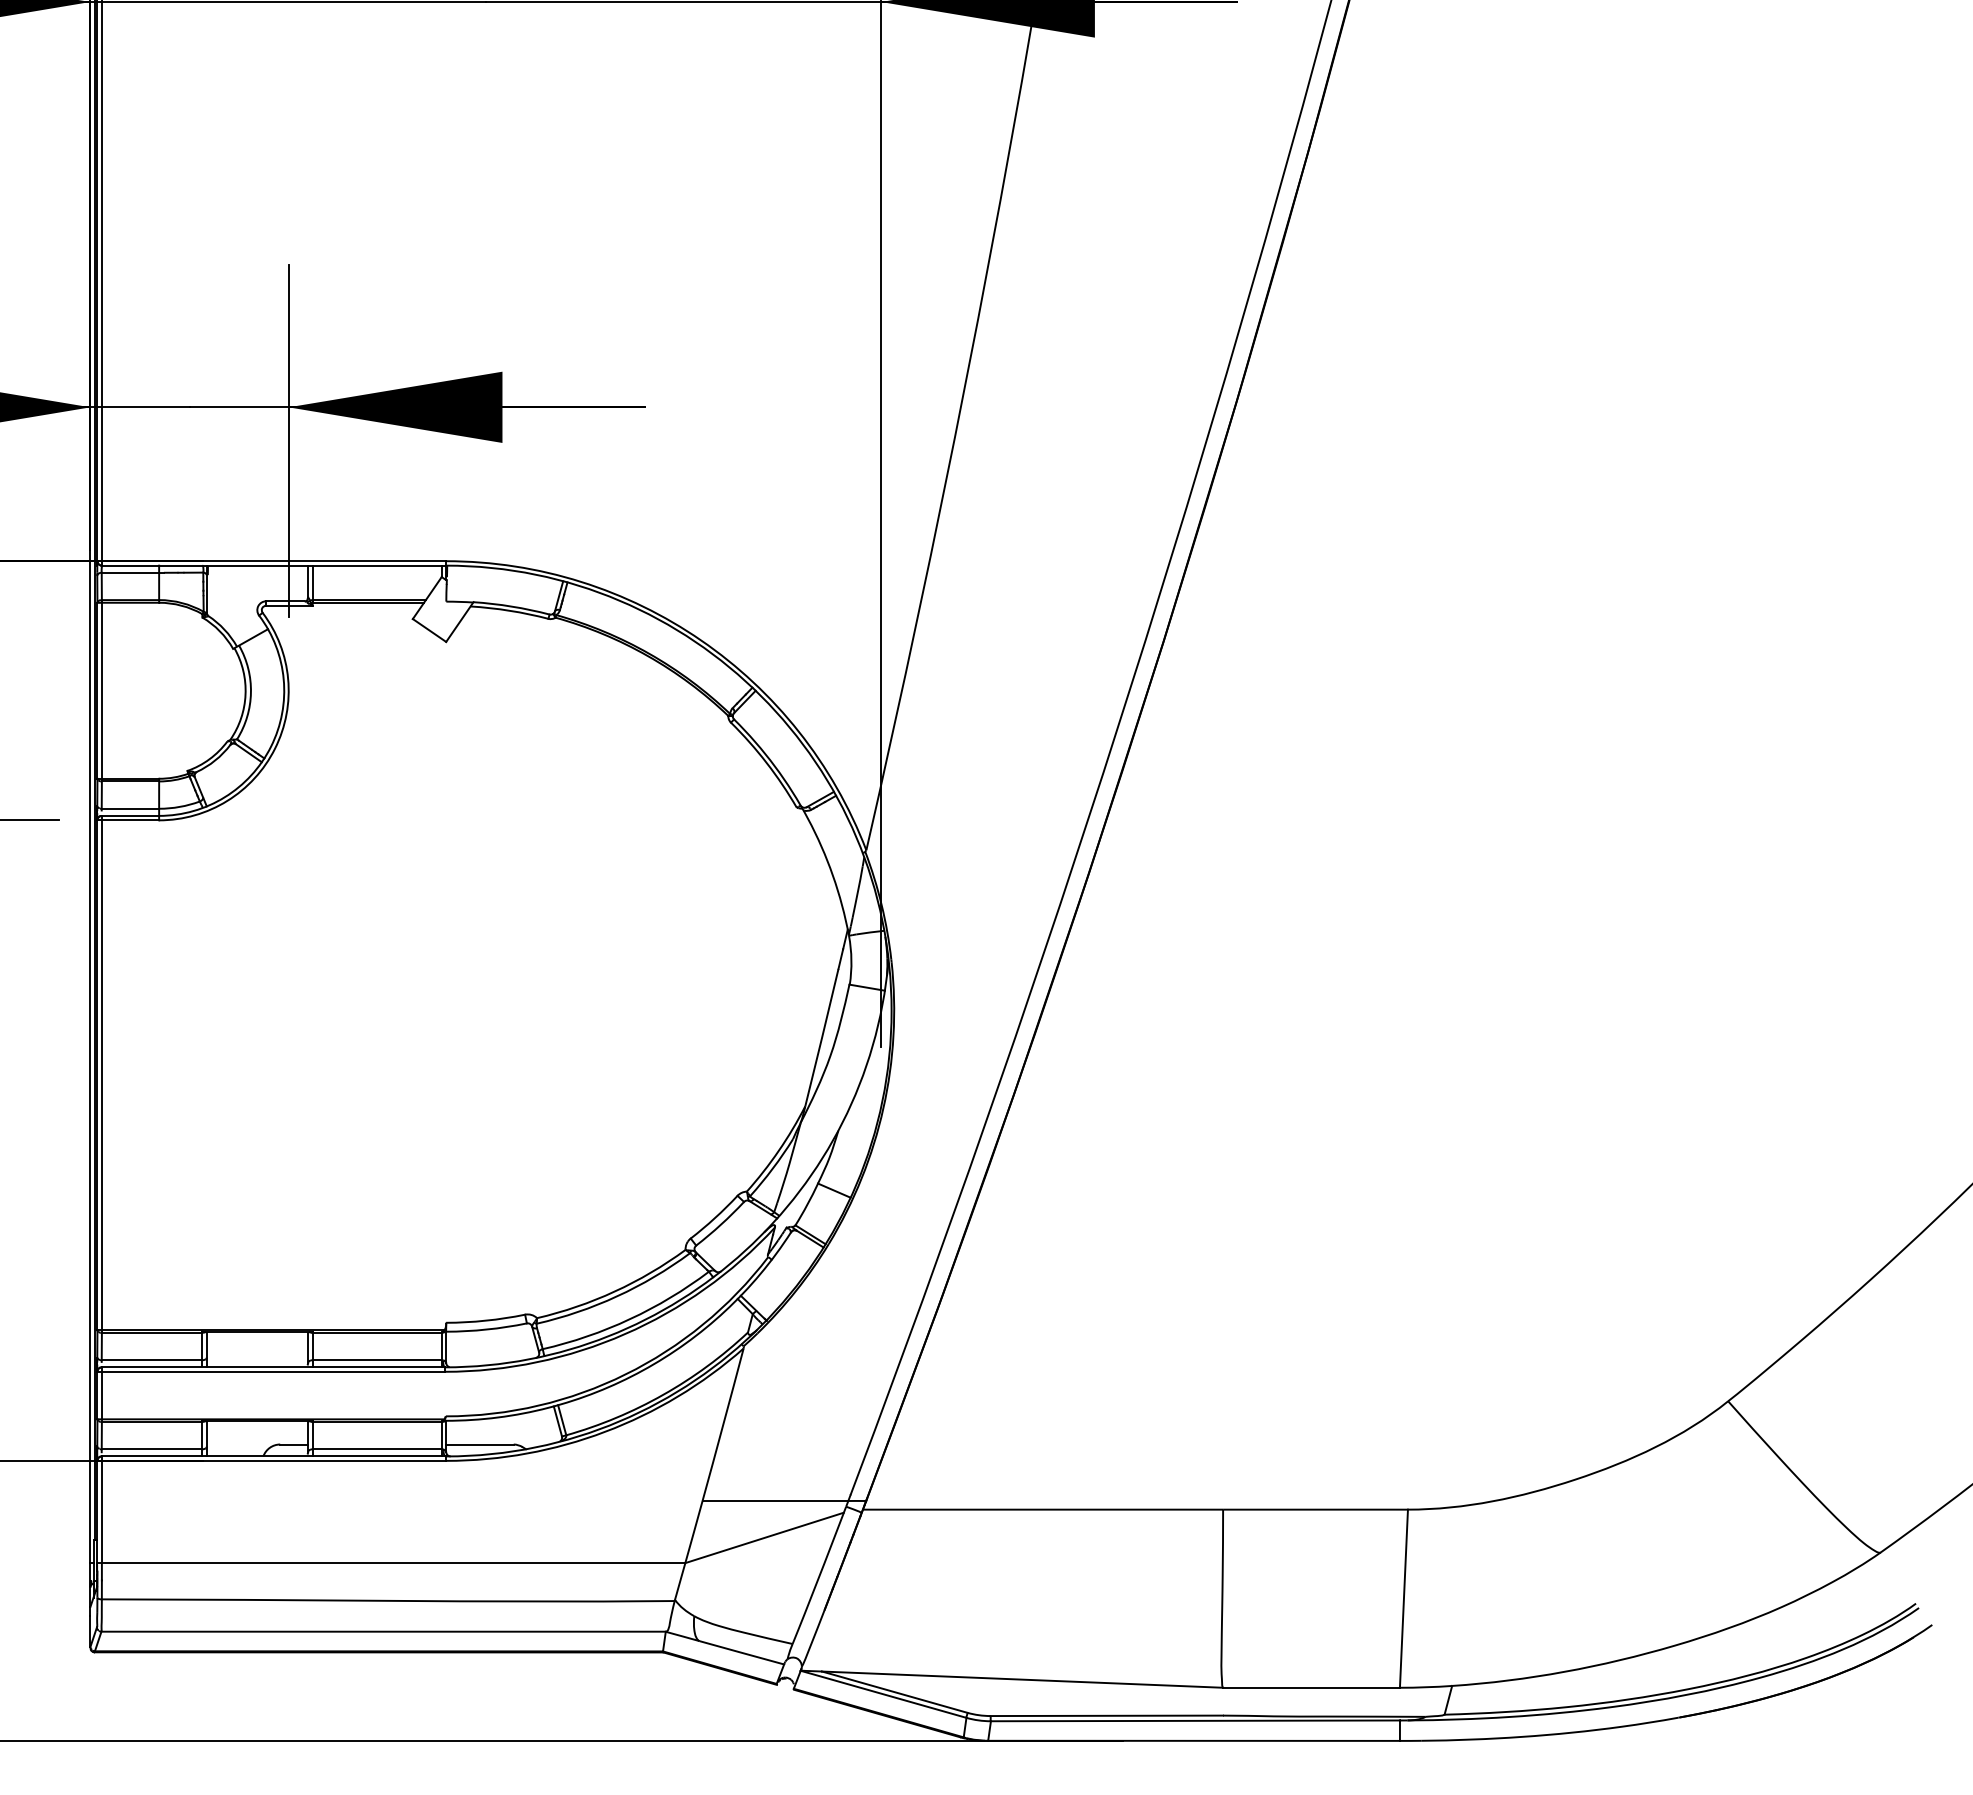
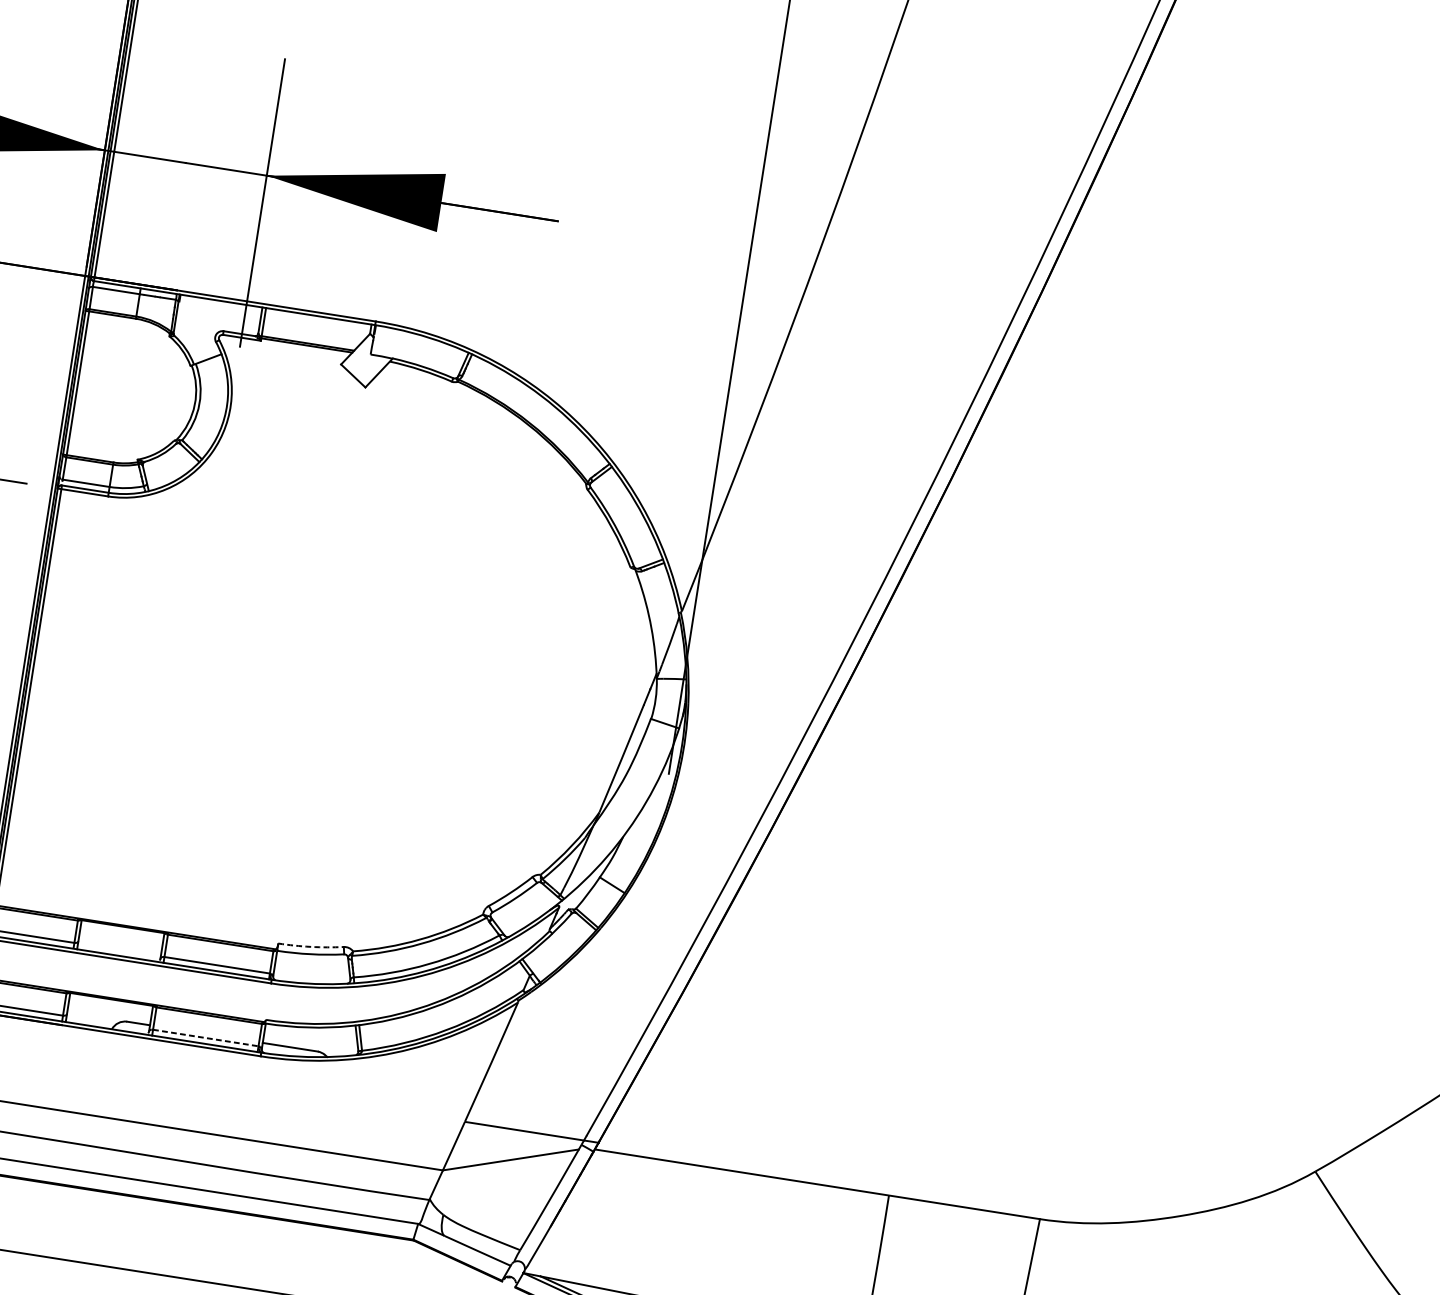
arc: (485, 1320) -> (310, 946), solid -> dashed
line: (377, 1449) -> (206, 1038), solid -> dashed

